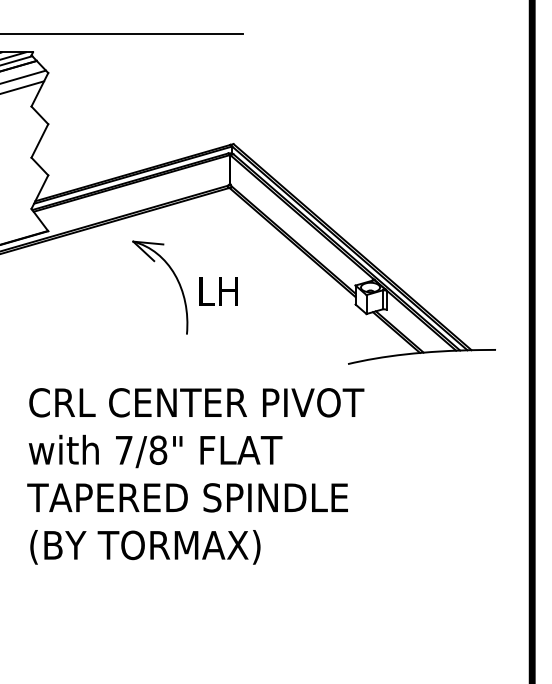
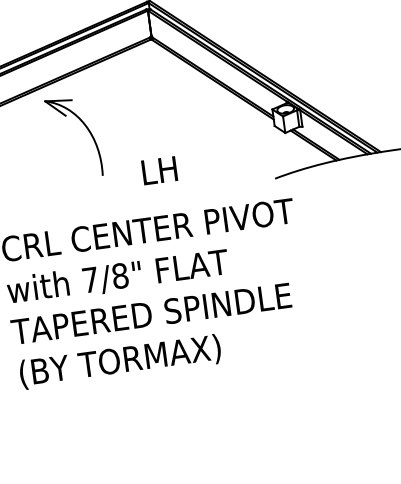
part: (176, 280) -> (87, 130), moved
text: (218, 291) -> (159, 170), moved

